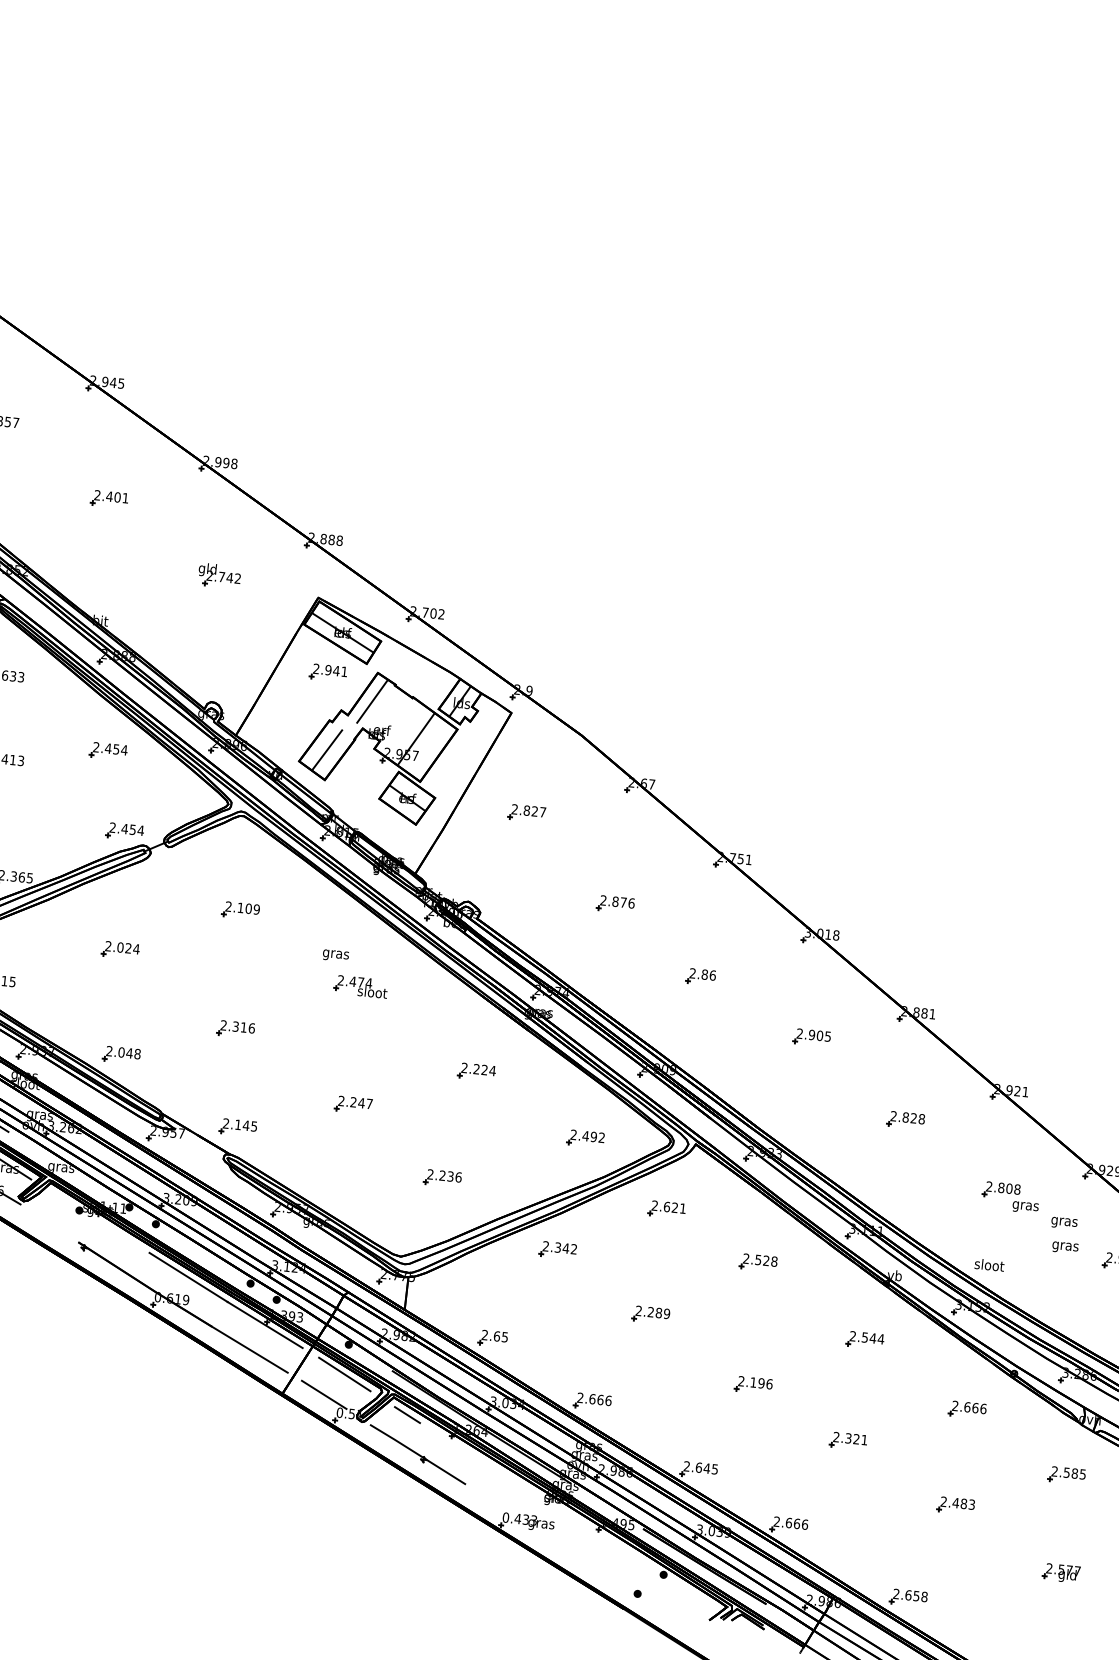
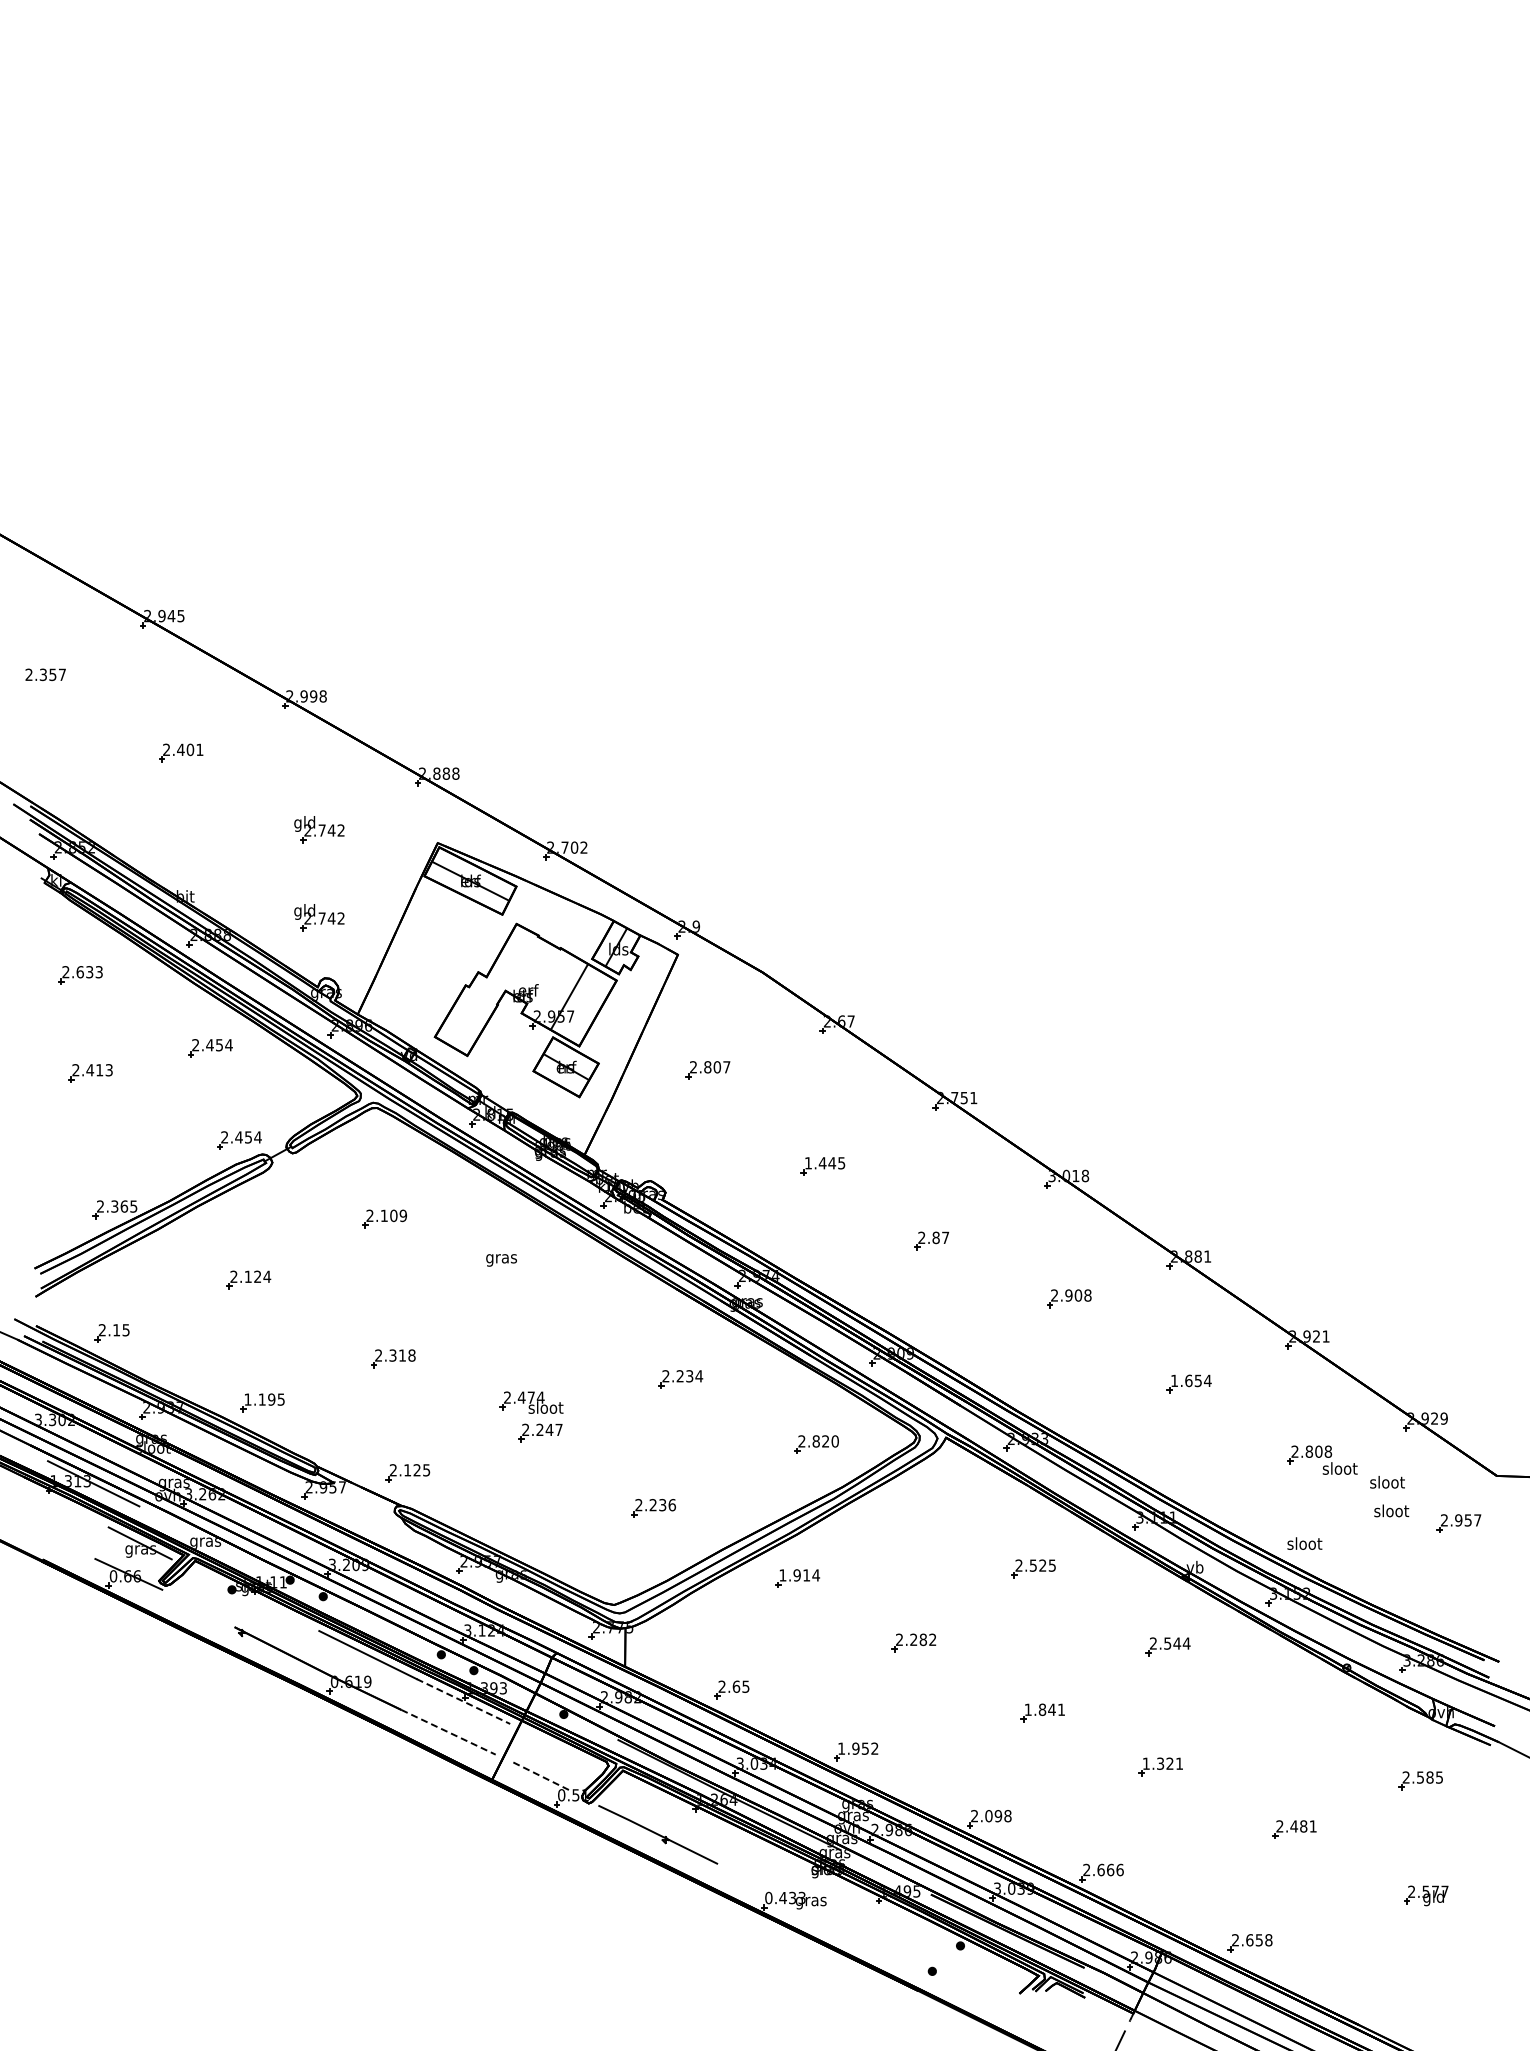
part: (212, 650) -> (319, 917), added
part: (328, 672) -> (458, 929), removed
line: (372, 701) -> (513, 957), removed
line: (327, 750) -> (466, 1020), removed
text: (535, 811) -> (717, 1067), 2.827 -> 2.807
text: (617, 902) -> (824, 1163), 2.876 -> 1.445
text: (119, 947) -> (247, 1276), 2.024 -> 2.124
text: (712, 975) -> (945, 1237), 2.86 -> 2.87
part: (360, 986) -> (531, 1402), moved
text: (251, 1028) -> (411, 1355), 2.316 -> 2.318
text: (827, 1036) -> (1087, 1295), 2.905 -> 2.908
text: (123, 1052) -> (264, 1399), 2.048 -> 1.195
text: (484, 1070) -> (689, 1376), 2.224 -> 2.234
text: (908, 1117) -> (1191, 1380), 2.828 -> 1.654
text: (246, 1125) -> (417, 1470), 2.145 -> 2.125
text: (593, 1137) -> (825, 1441), 2.492 -> 2.820
text: (1025, 1206) -> (1339, 1470), gras -> sloot
part: (667, 1209) -> (920, 1517), removed
text: (1064, 1221) -> (1387, 1483), gras -> sloot
text: (1065, 1246) -> (1391, 1512), gras -> sloot
text: (559, 1247) -> (799, 1575), 2.342 -> 1.914
text: (774, 1261) -> (1052, 1565), 2.528 -> 2.525
text: (666, 1313) -> (932, 1639), 2.289 -> 2.282
line: (265, 1325) -> (463, 1701), solid -> dashed
line: (249, 1349) -> (448, 1732), solid -> dashed
line: (344, 1374) -> (562, 1749), removed
text: (755, 1382) -> (1044, 1709), 2.196 -> 1.841
line: (323, 1394) -> (540, 1775), solid -> dashed
text: (594, 1399) -> (858, 1748), 2.666 -> 1.952
part: (967, 1409) -> (1296, 1715), removed
line: (407, 1414) -> (640, 1789), removed
text: (835, 1436) -> (1145, 1763), 2.321 -> 1.321
text: (707, 1468) -> (998, 1816), 2.645 -> 2.098
text: (971, 1504) -> (1312, 1826), 2.483 -> 2.481

